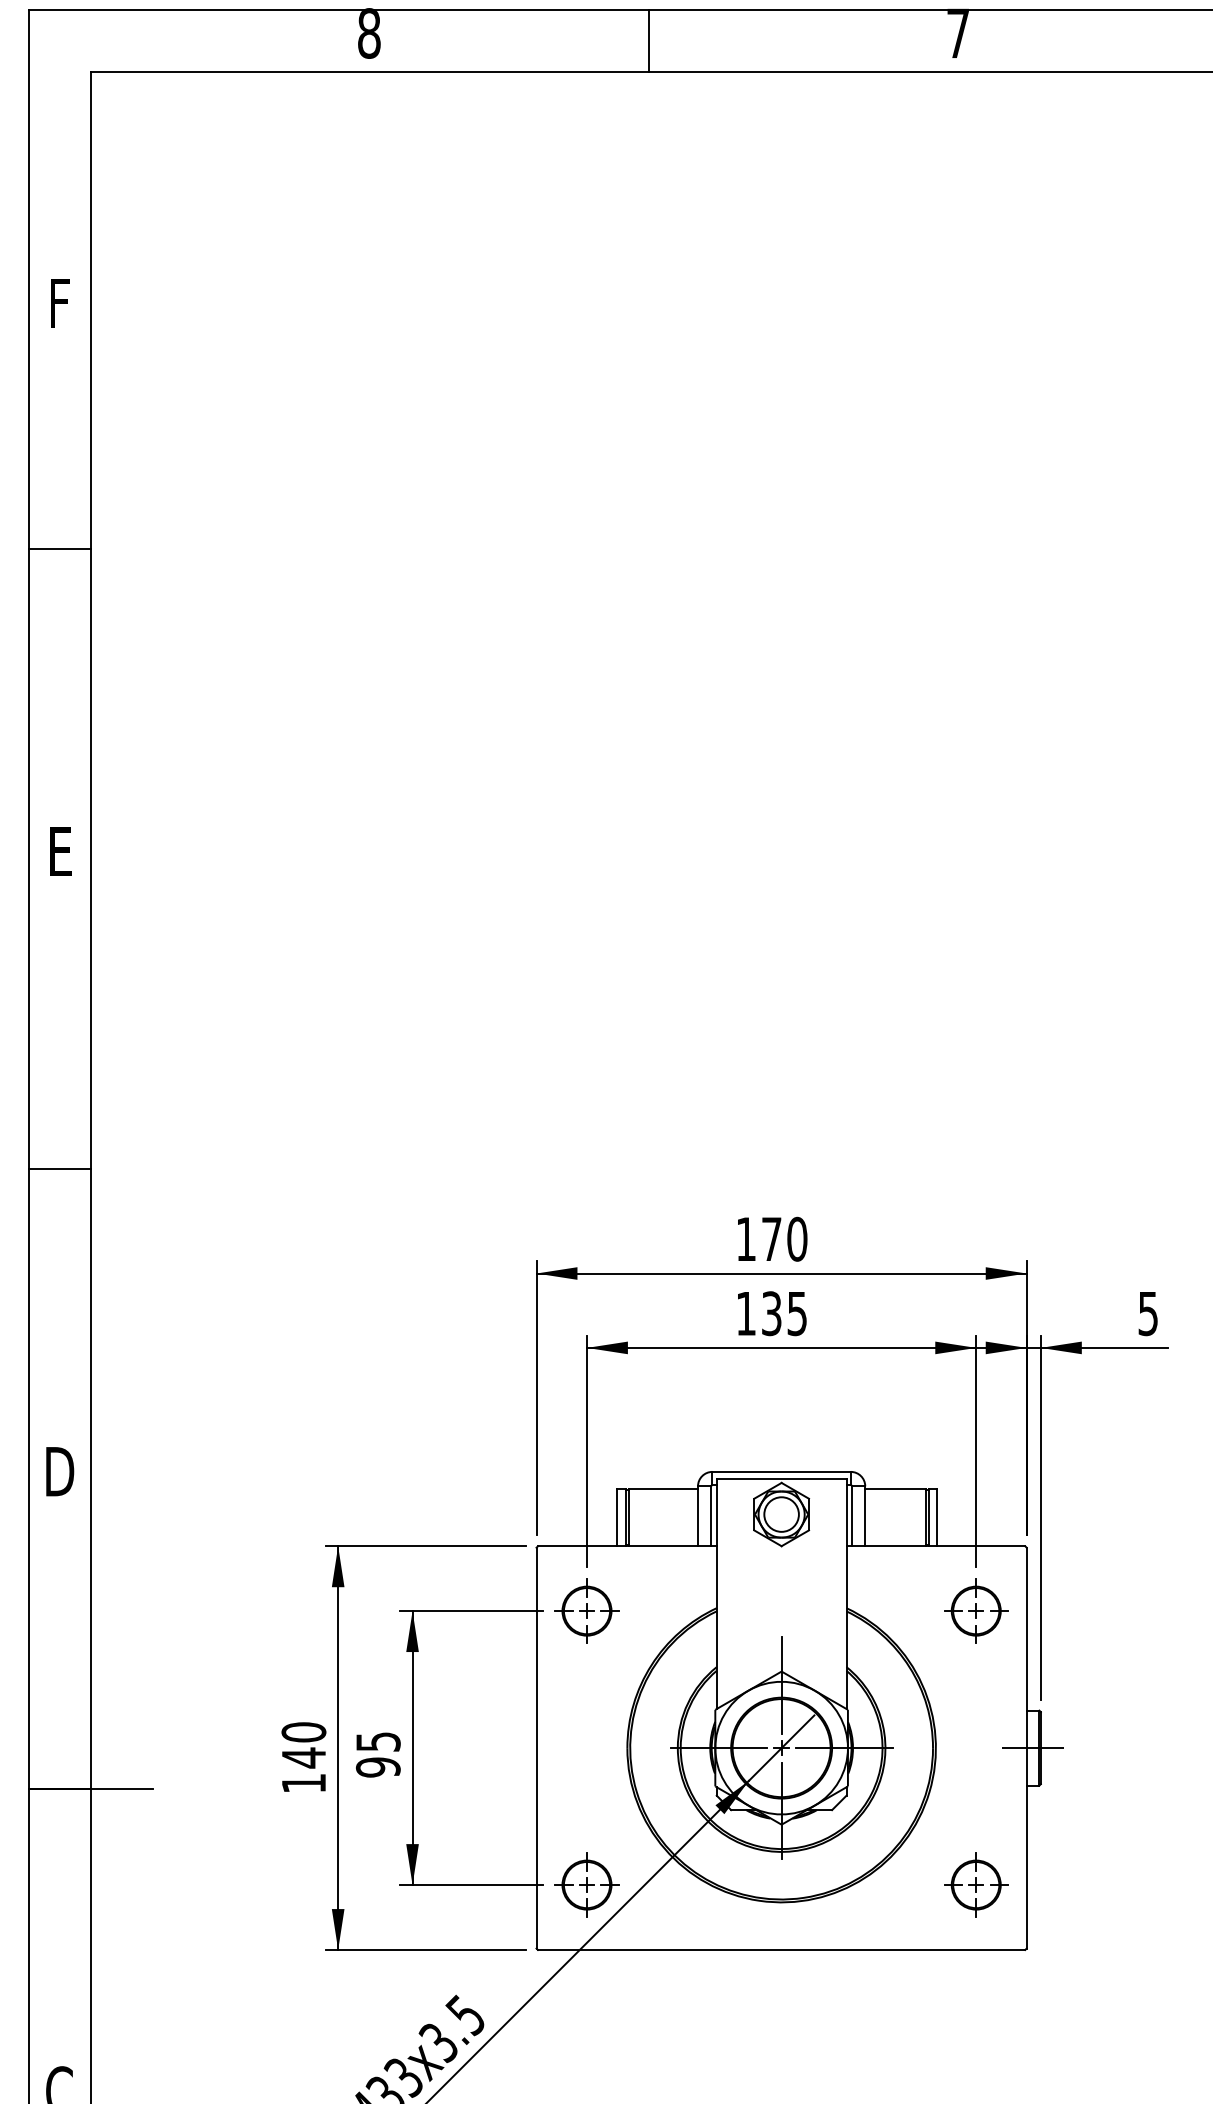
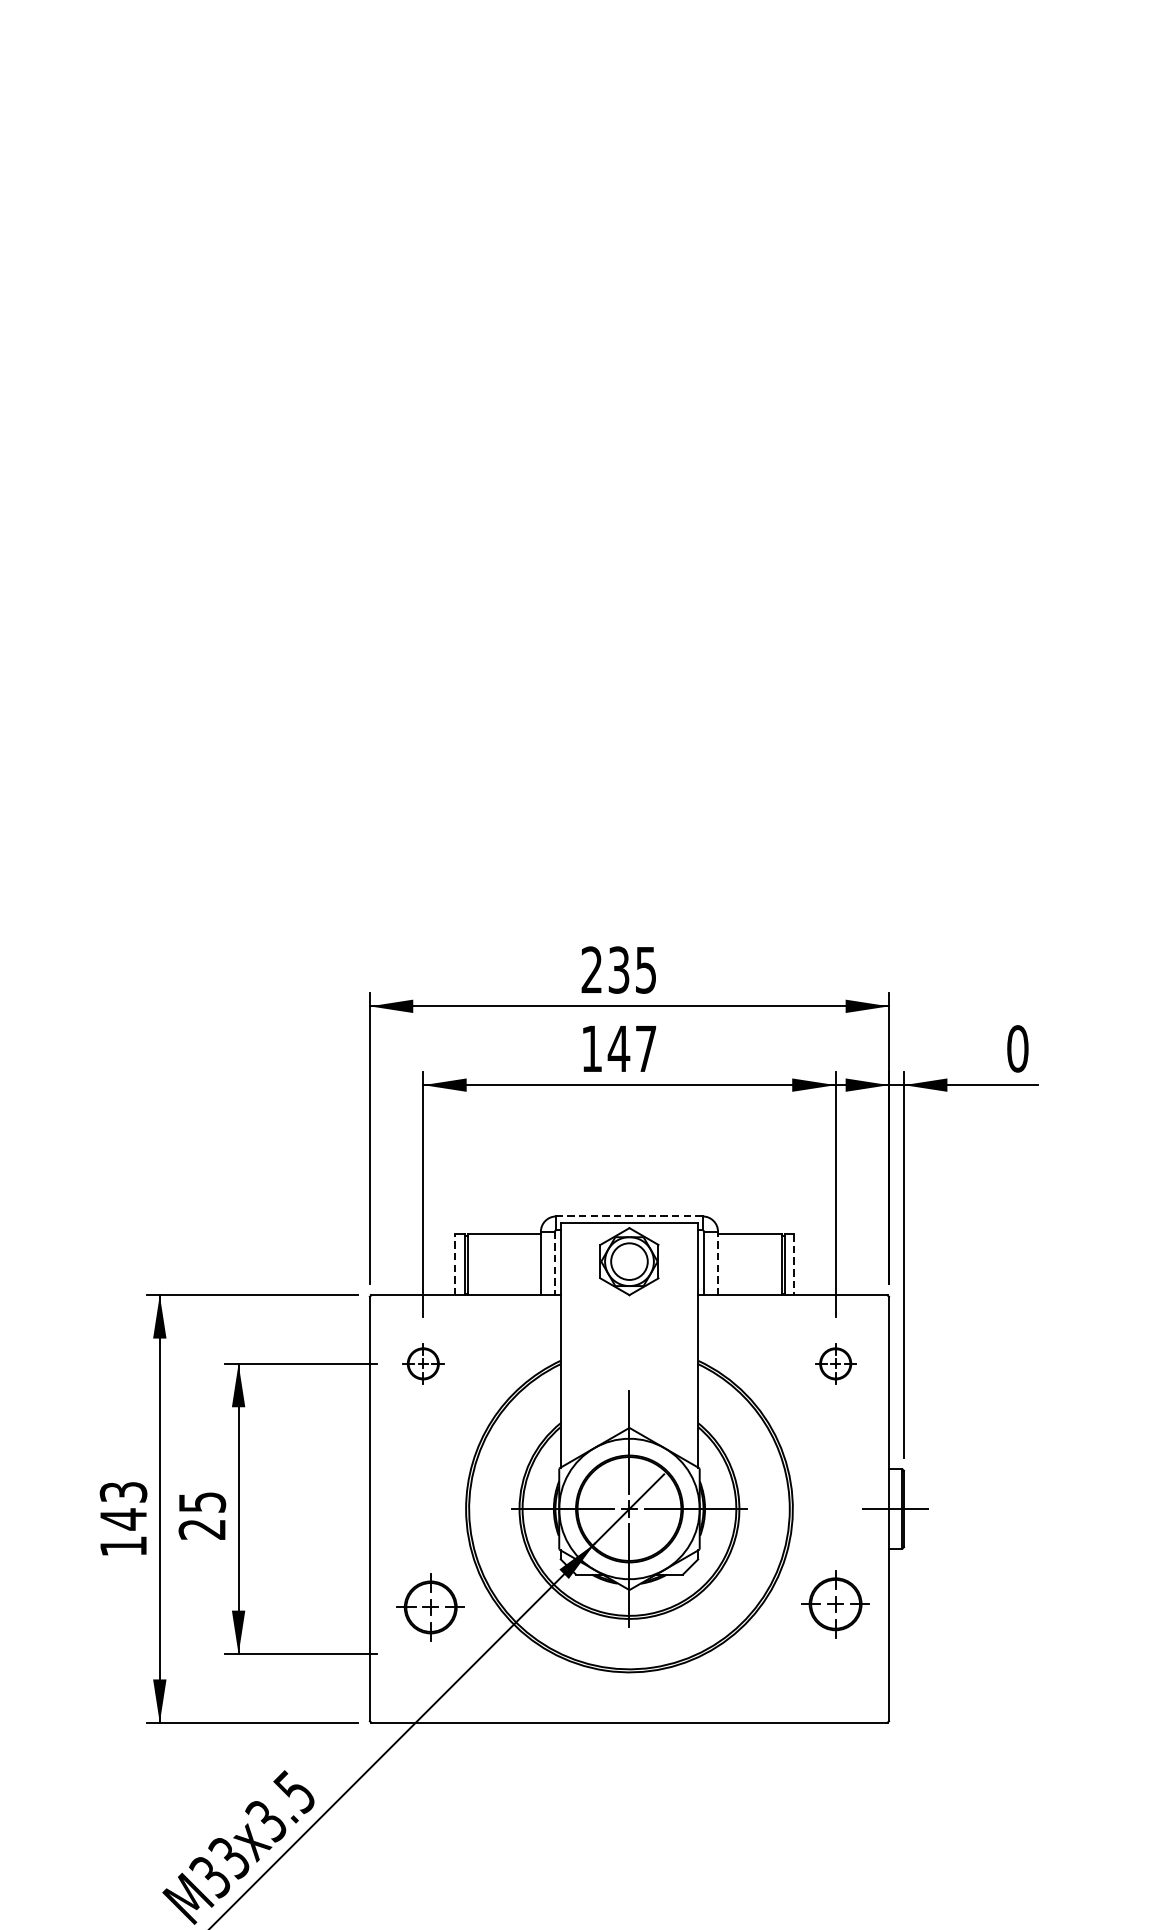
text: (771, 1238) -> (618, 969), 170 -> 235
text: (783, 1313) -> (631, 1048), 135 -> 147
text: (1148, 1313) -> (1018, 1048), 5 -> 0
line: (781, 1471) -> (629, 1216), solid -> dashed
line: (711, 1516) -> (555, 1263), solid -> dashed
line: (865, 1516) -> (718, 1263), solid -> dashed
line: (617, 1517) -> (455, 1264), solid -> dashed
line: (937, 1517) -> (794, 1264), solid -> dashed
part: (586, 1610) -> (422, 1363), size x0.6
part: (976, 1610) -> (835, 1363), size x0.6
text: (303, 1732) -> (123, 1492), 140 -> 143
text: (378, 1767) -> (202, 1529), 95 -> 25
part: (586, 1884) -> (430, 1606), moved
part: (976, 1884) -> (835, 1603), moved

